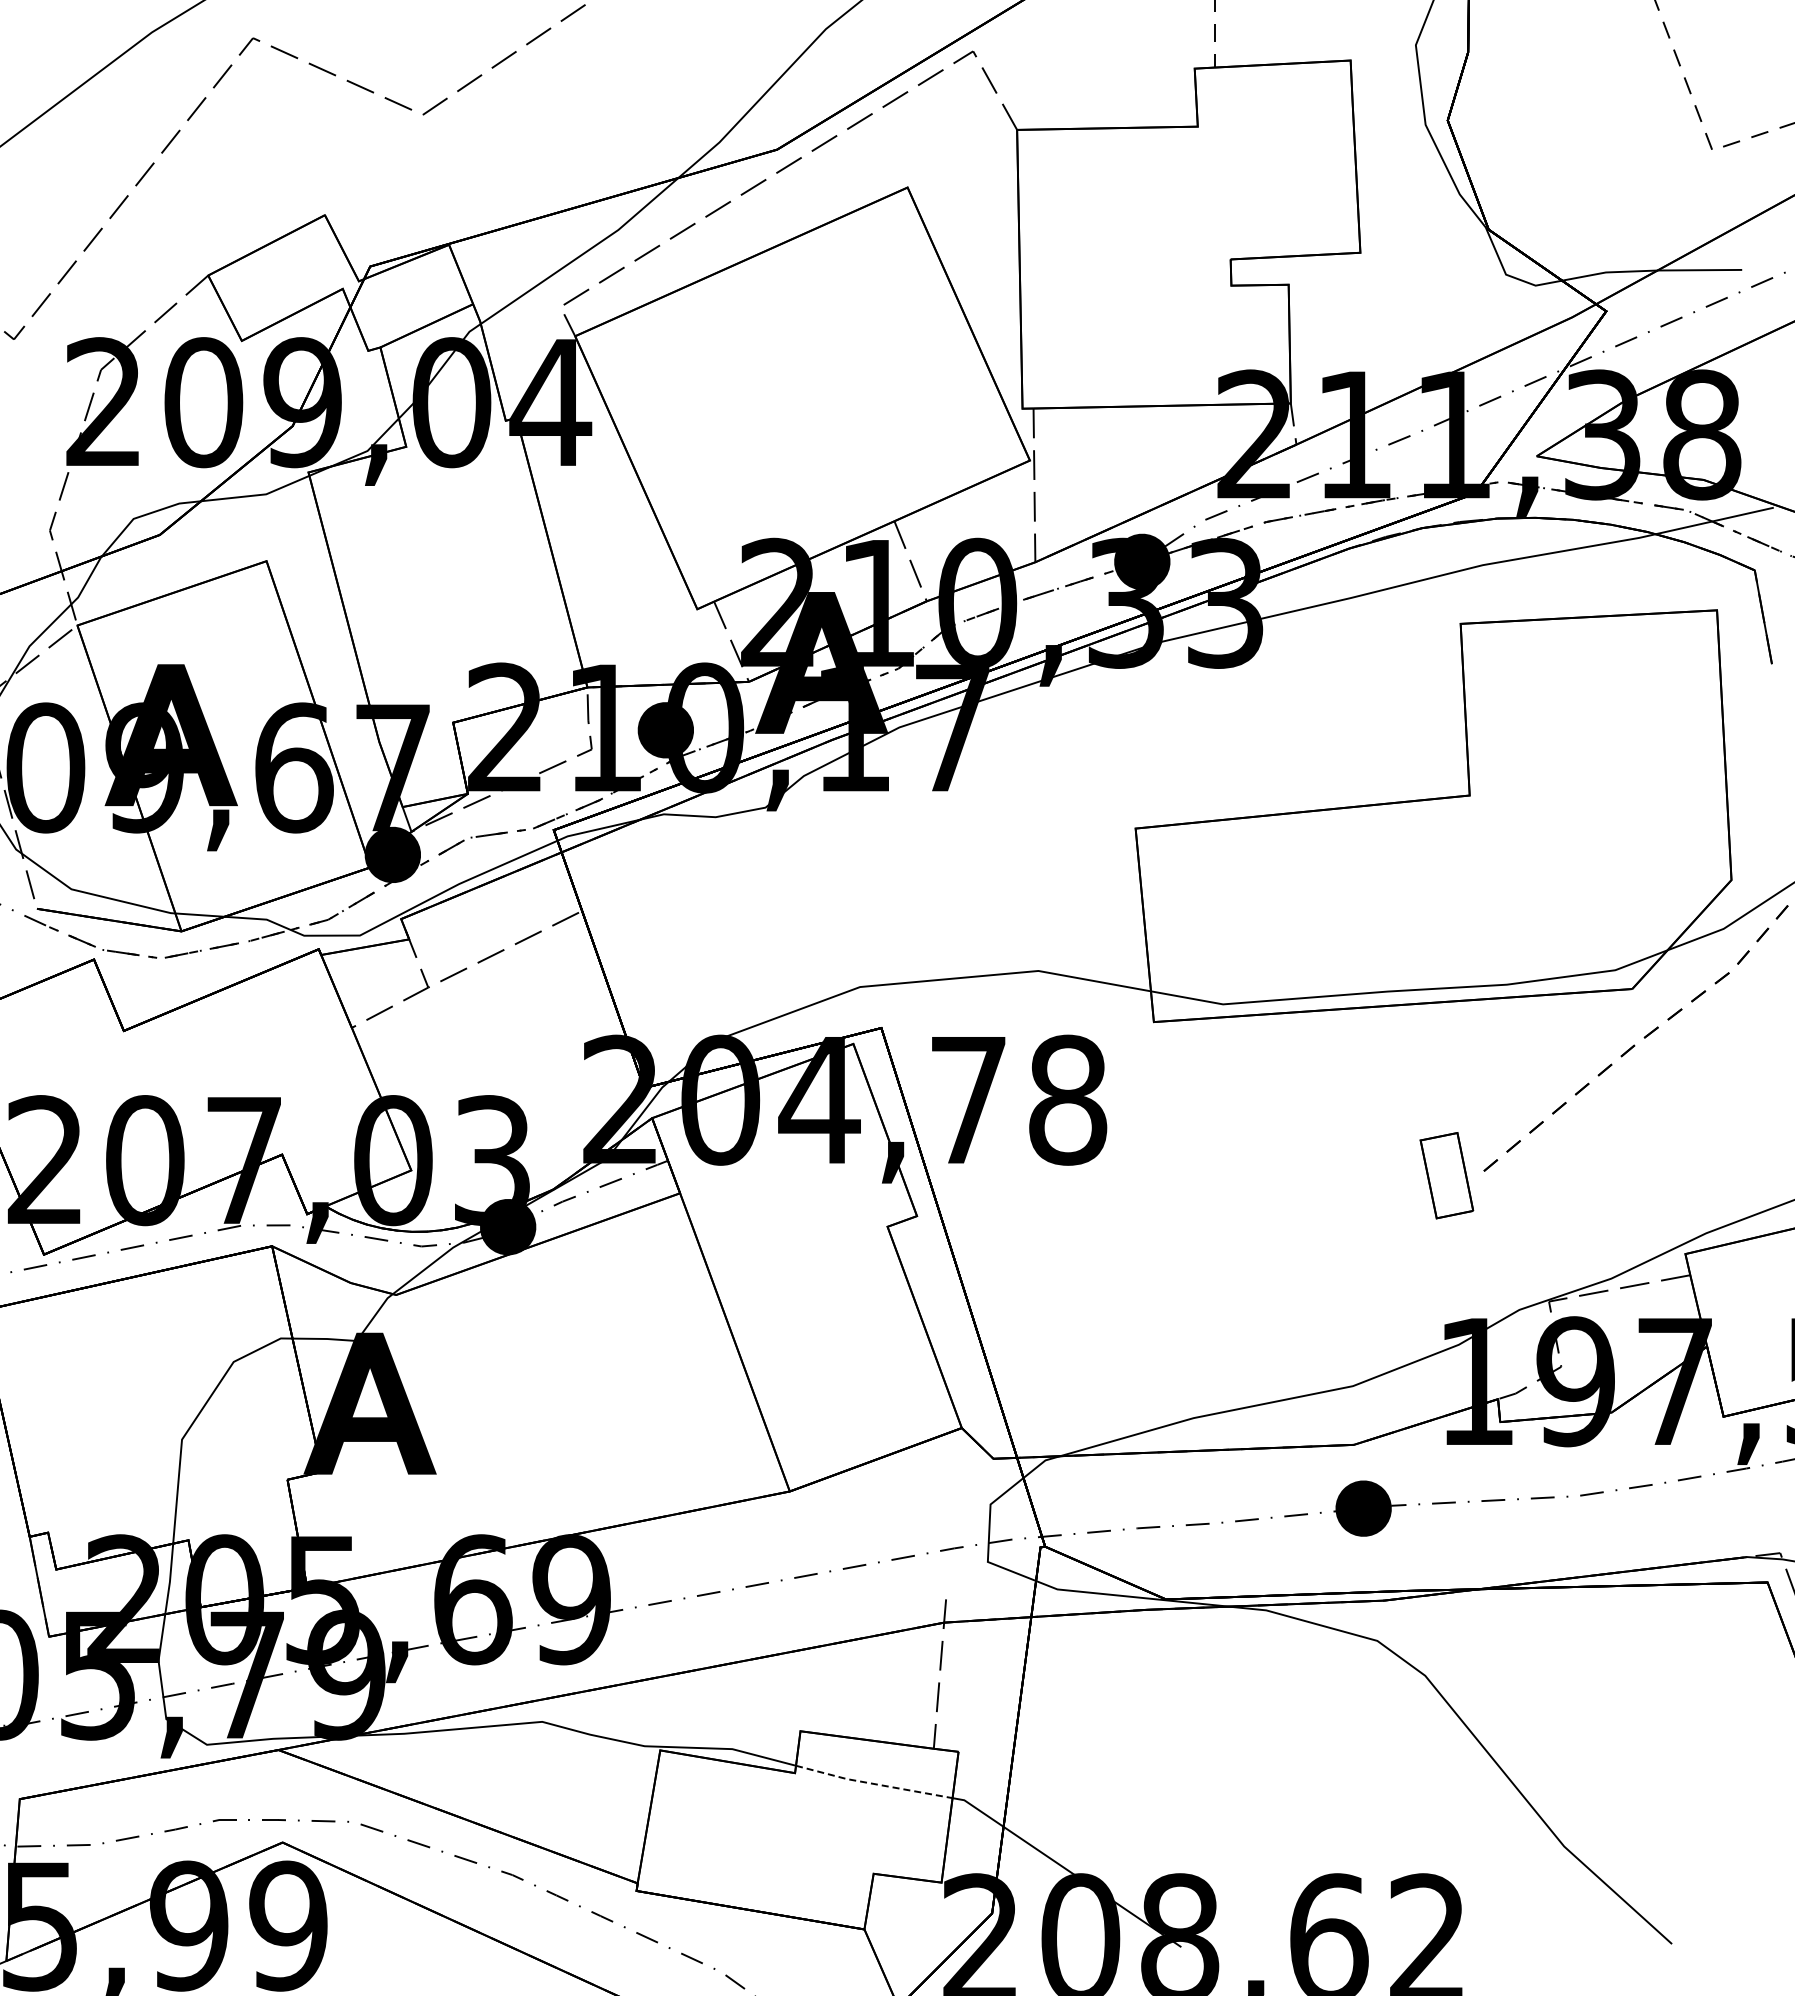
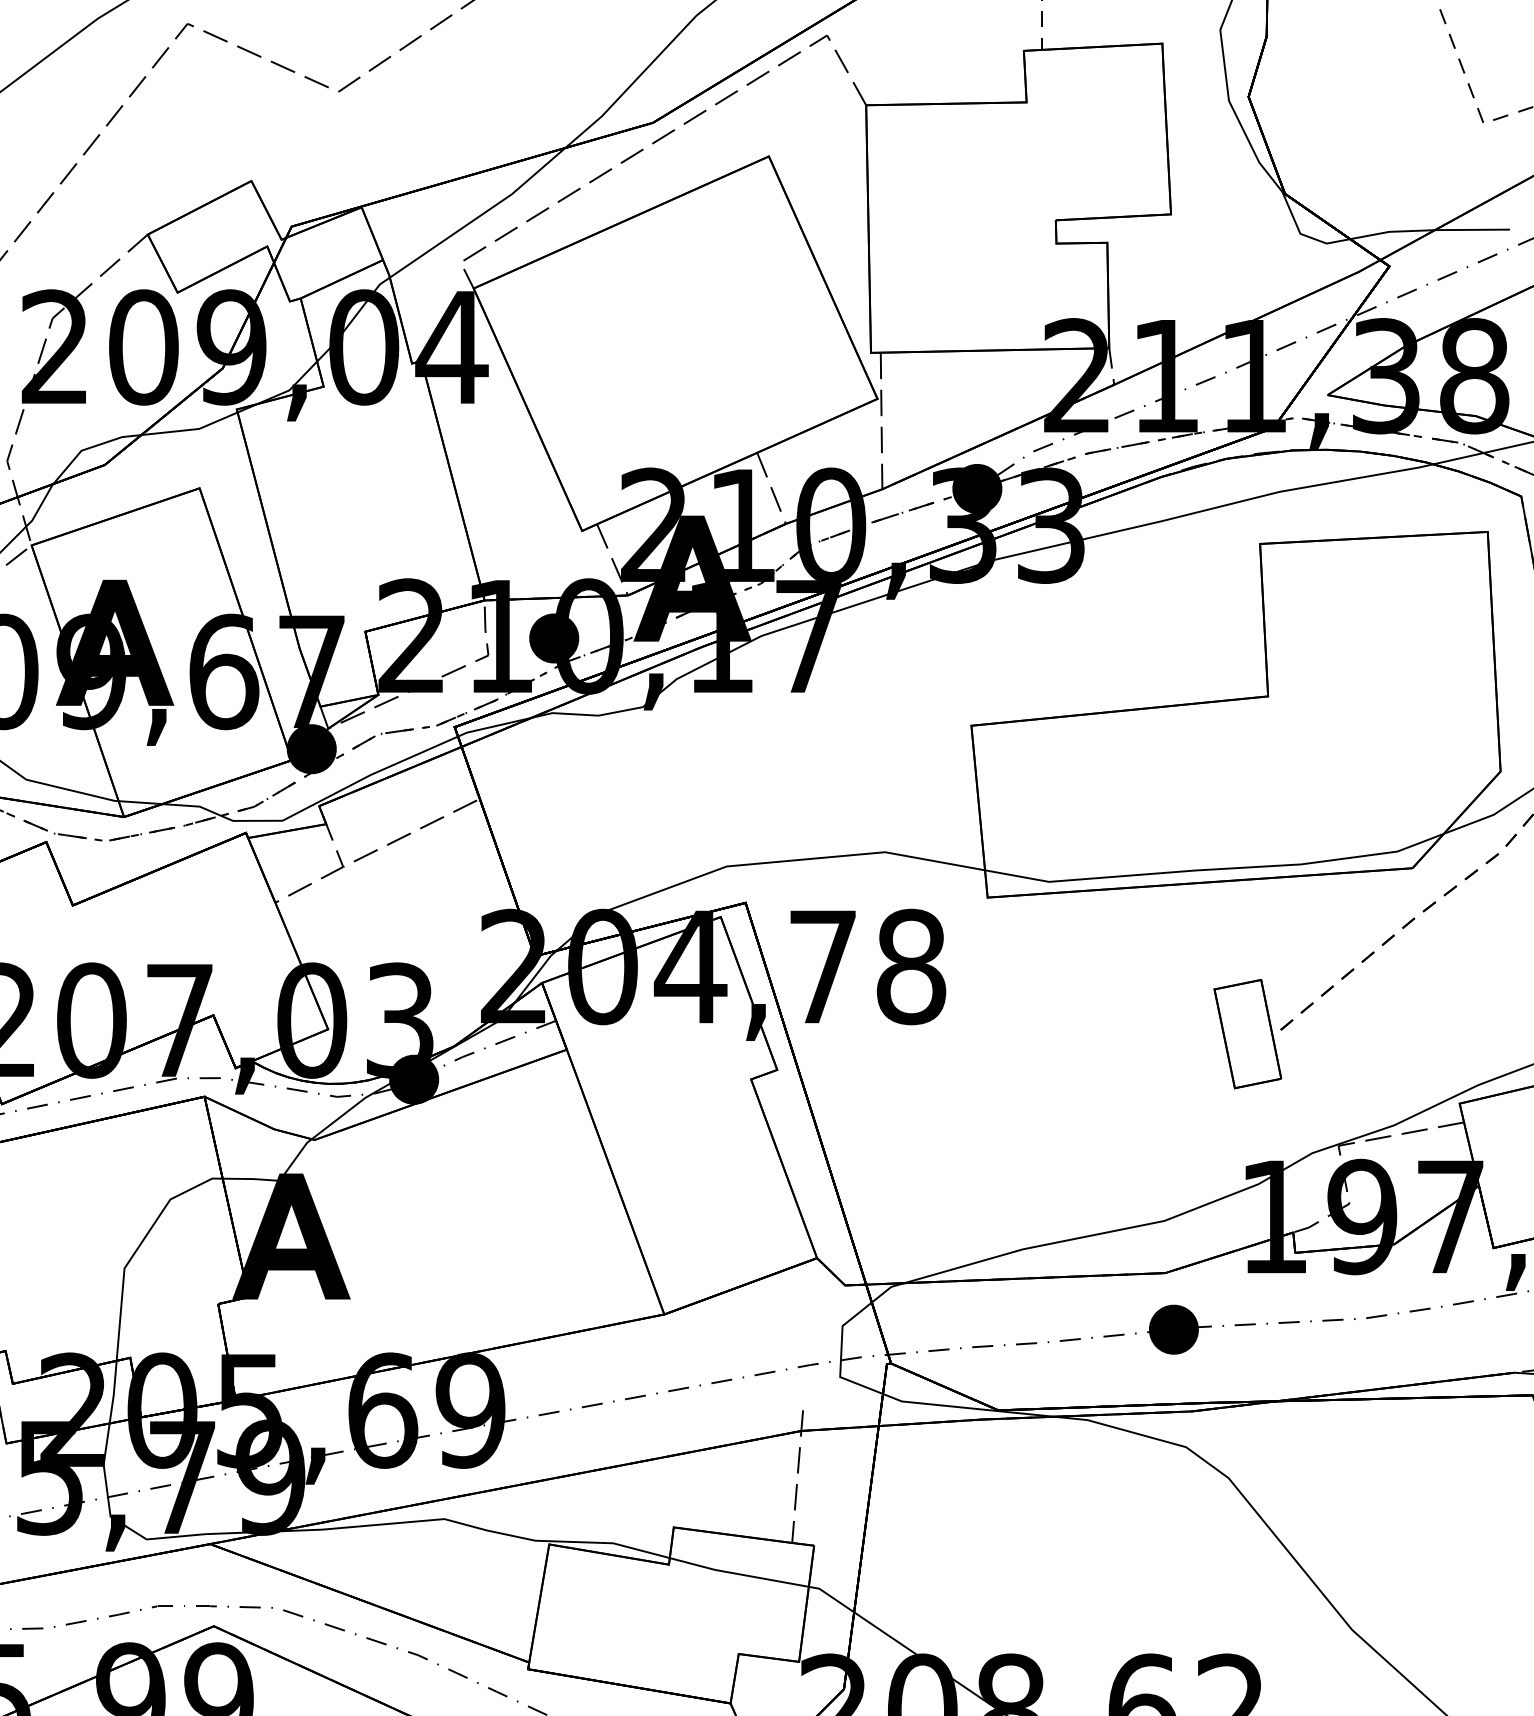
part: (1446, 1175) -> (1247, 1033), size x1.43
line: (873, 1783) -> (738, 1573), dashed -> solid

